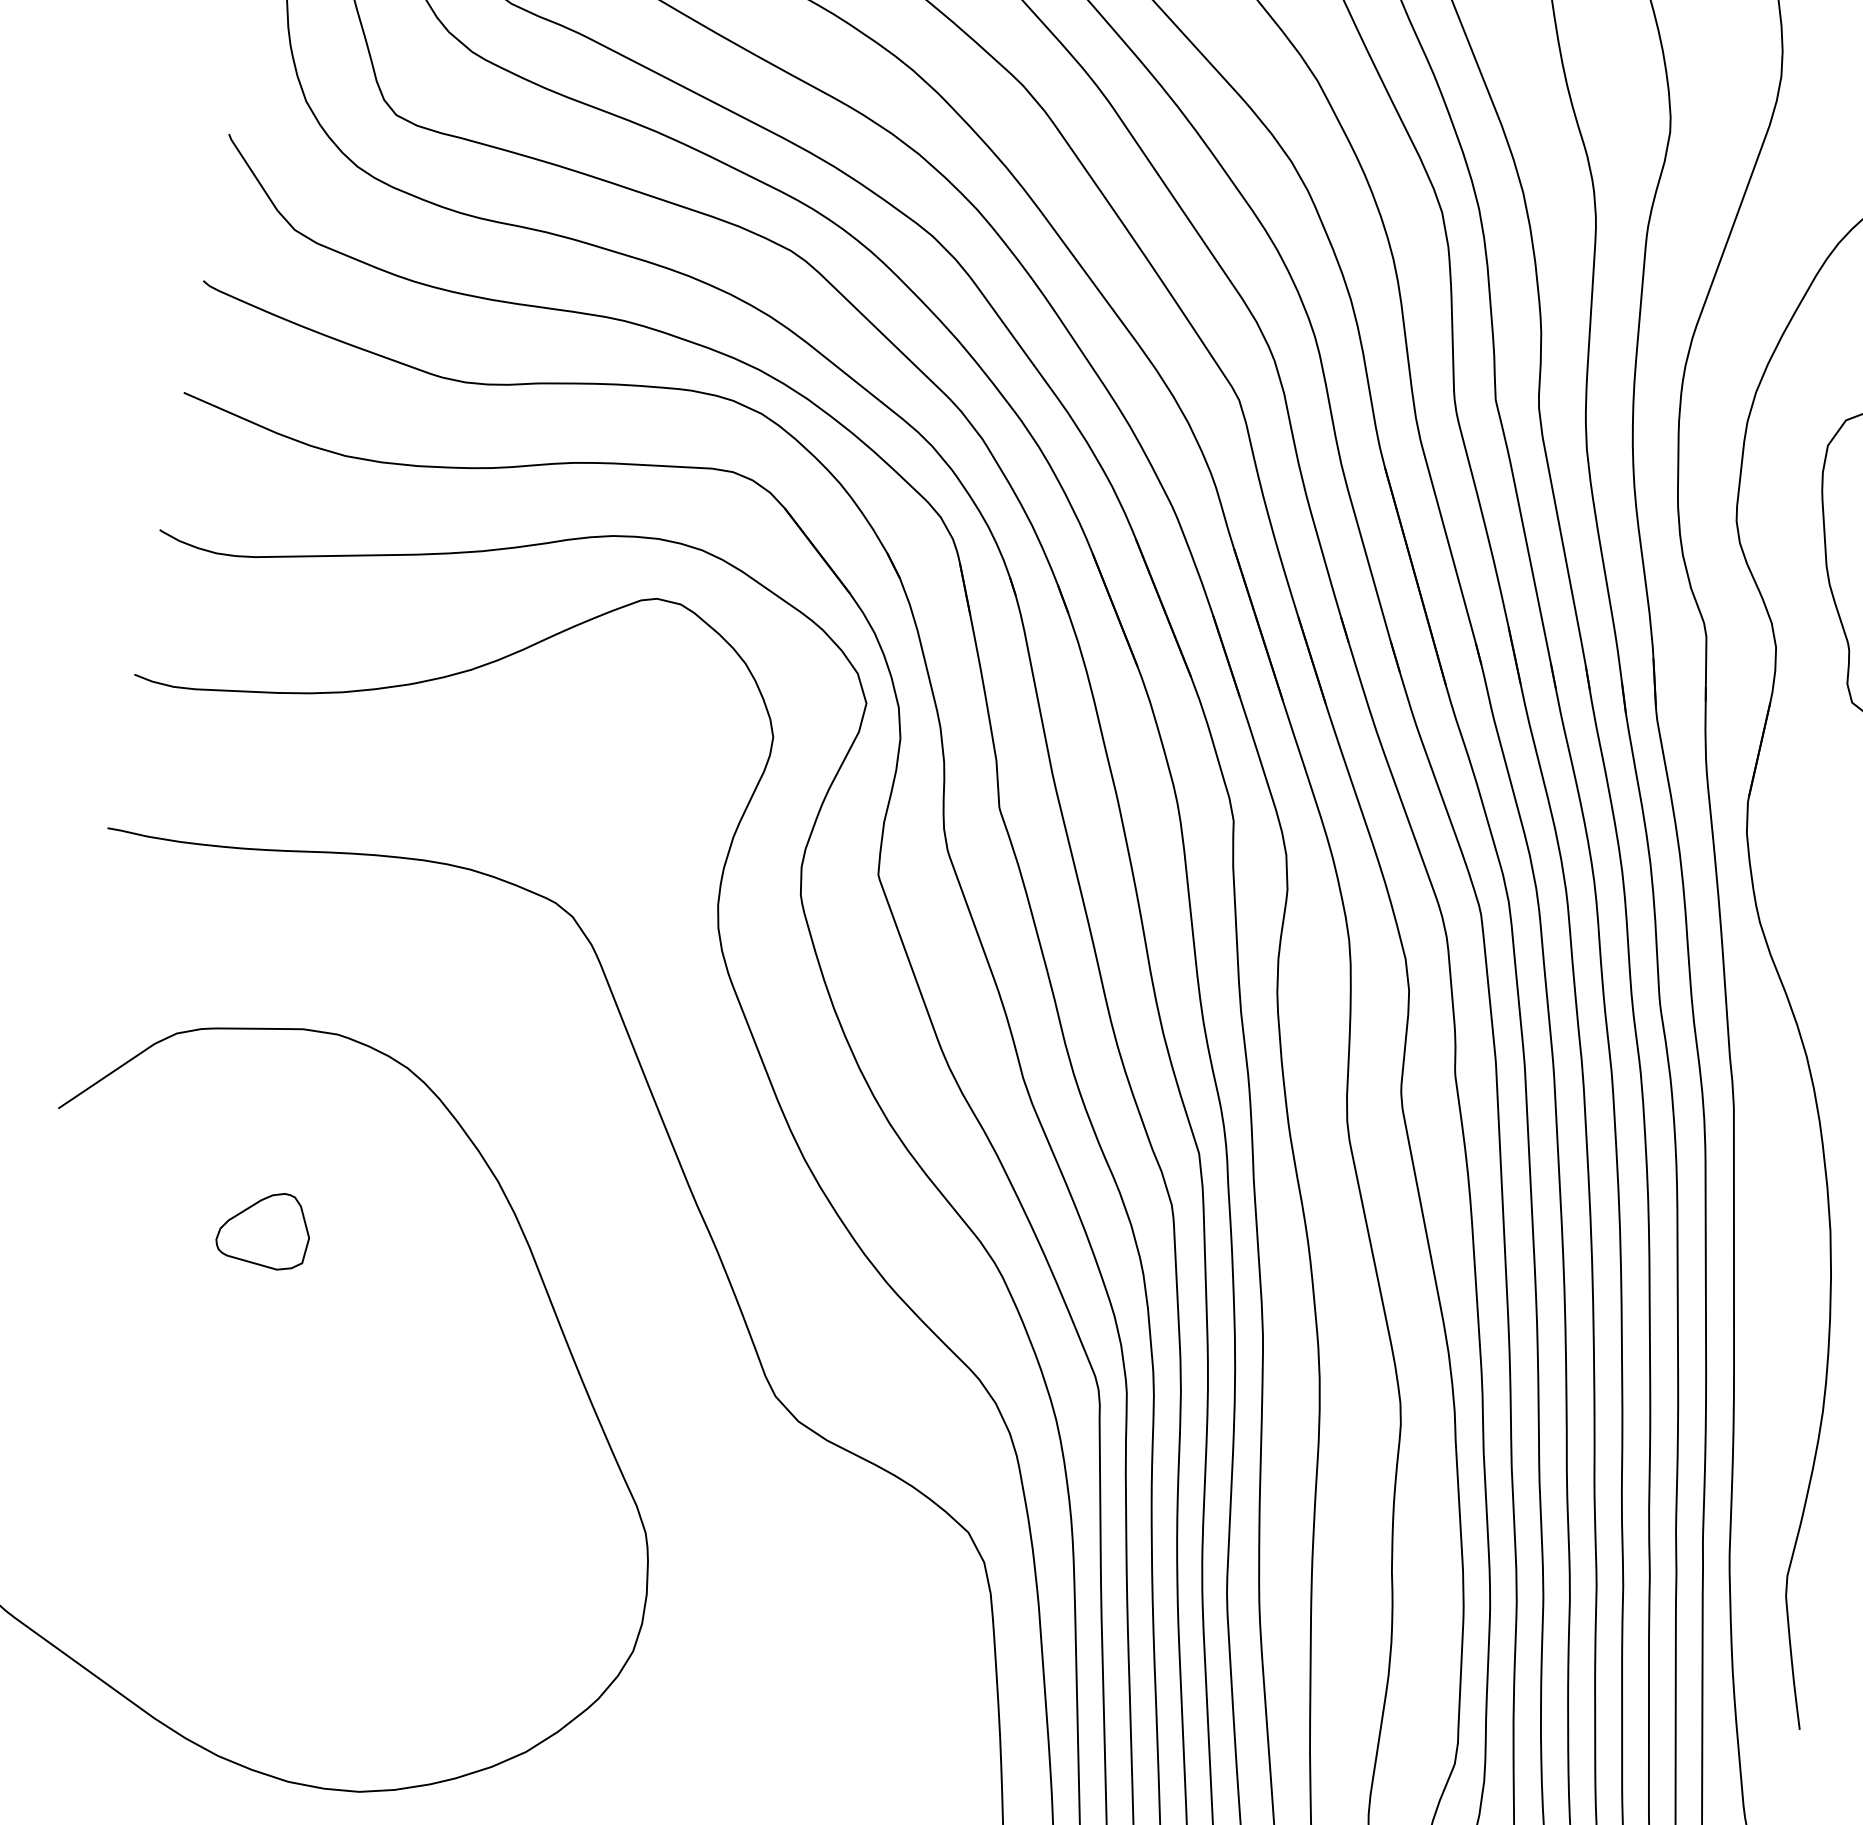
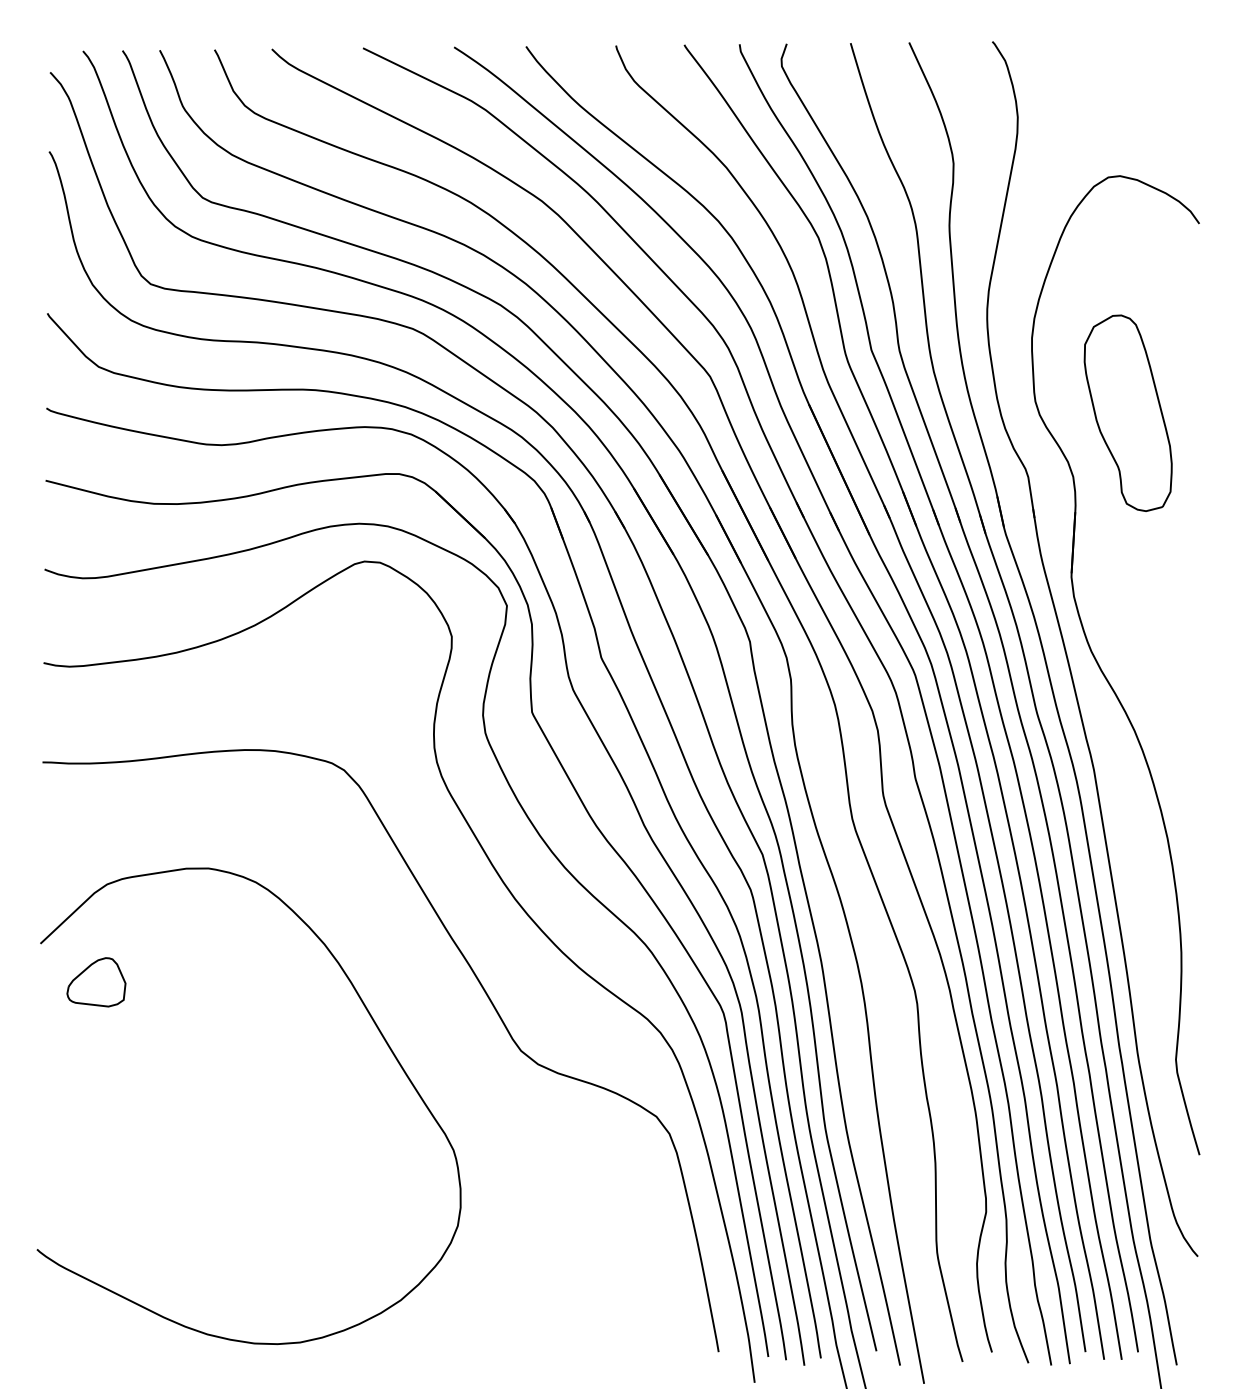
part: (264, 1229) -> (96, 982), moved

